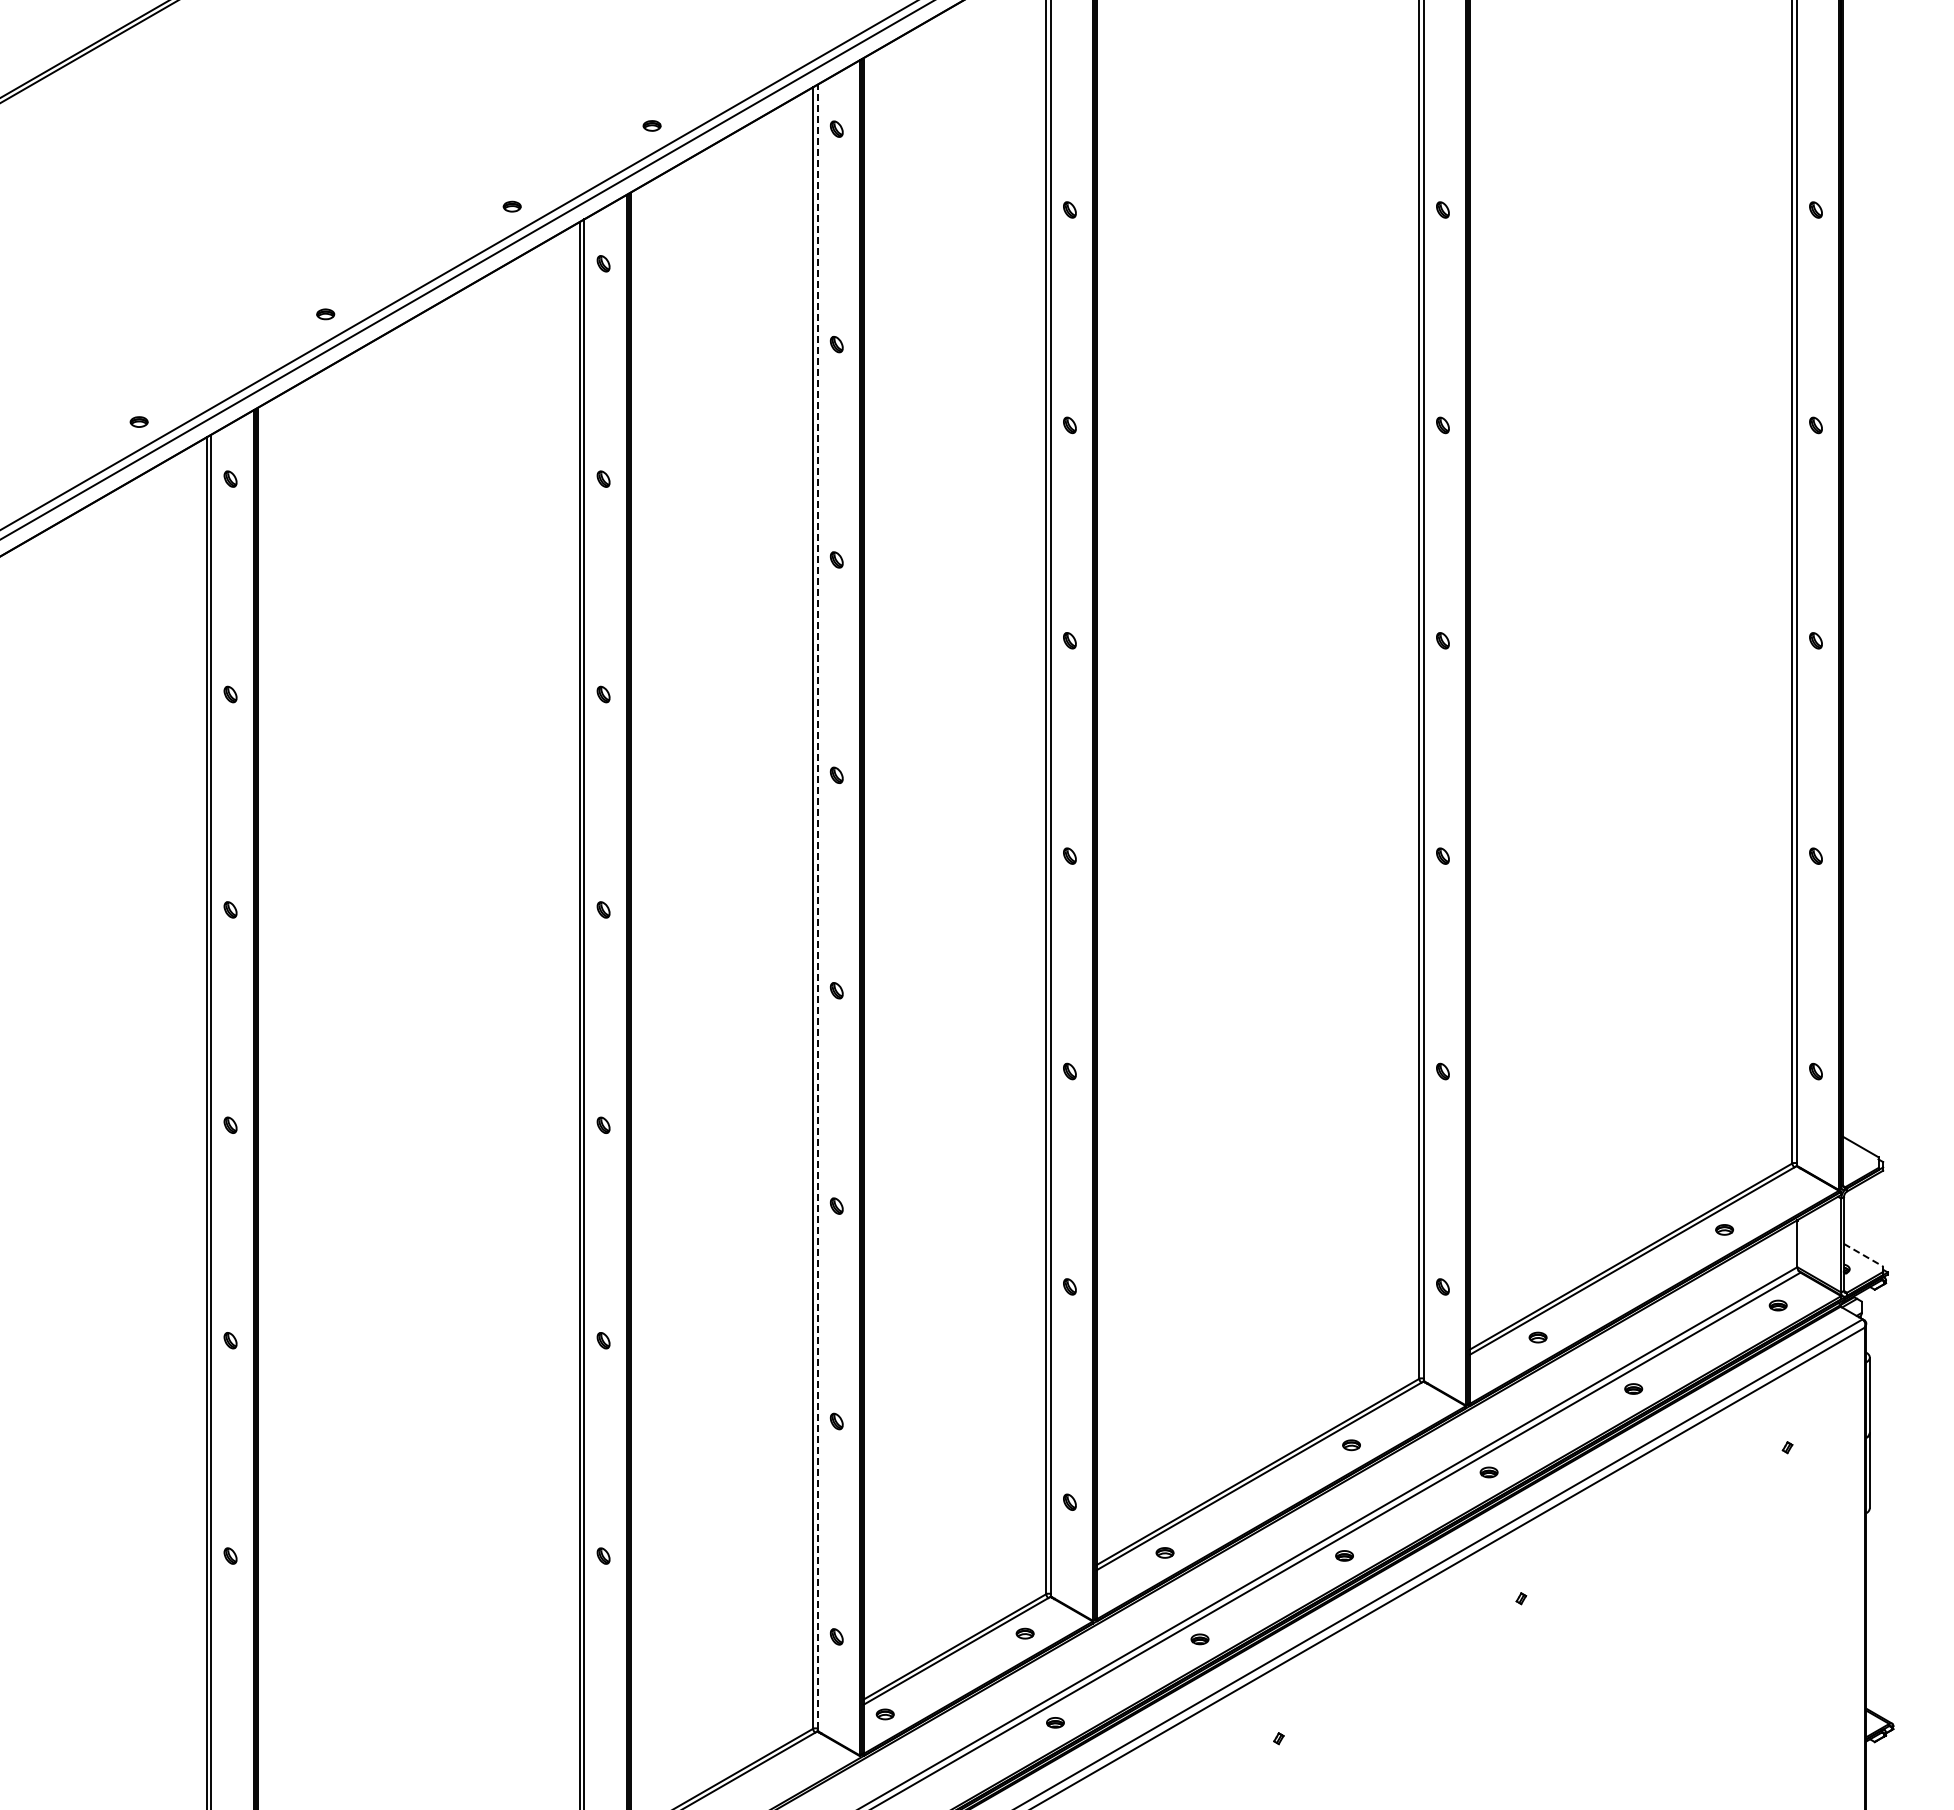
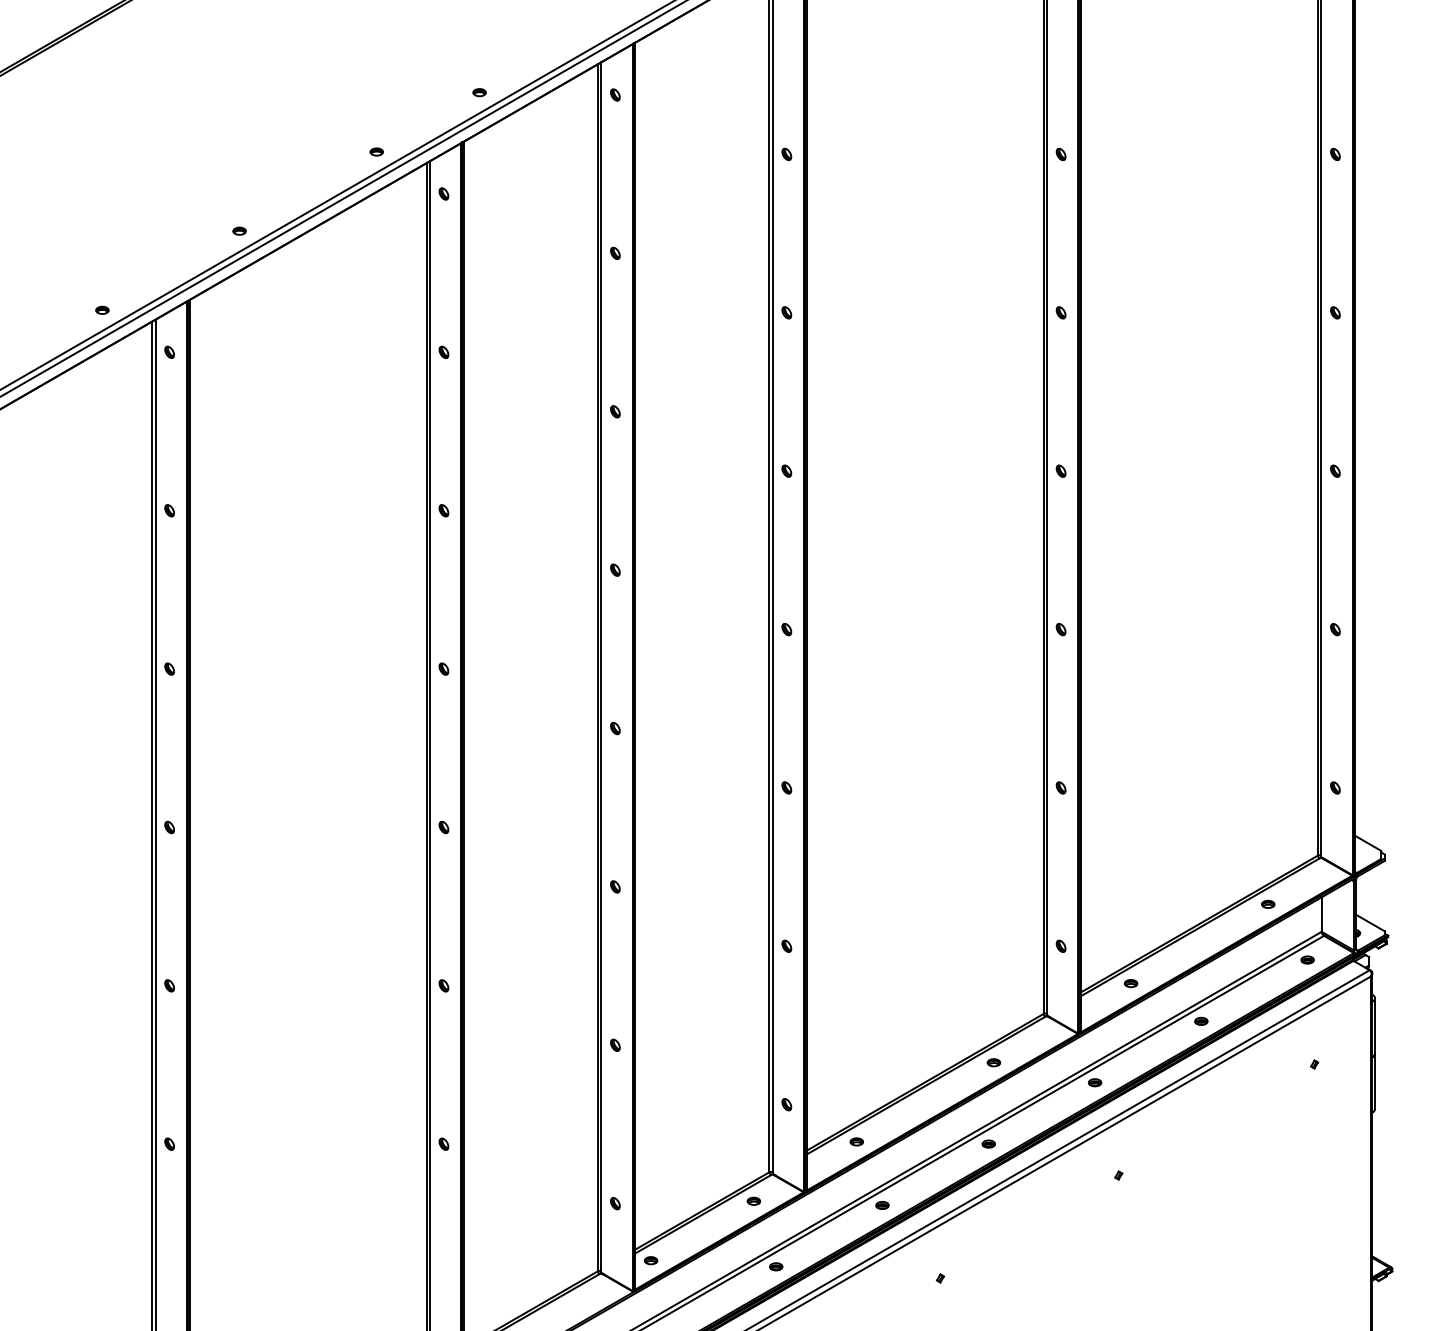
line: (817, 906) -> (601, 666), dashed -> solid
line: (1863, 1255) -> (1370, 923), dashed -> solid

